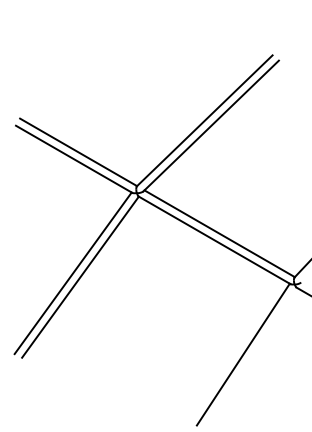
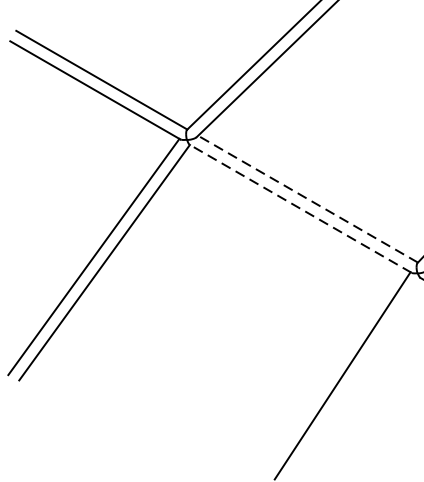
line: (219, 233) -> (307, 198), solid -> dashed
line: (214, 240) -> (300, 209), solid -> dashed

